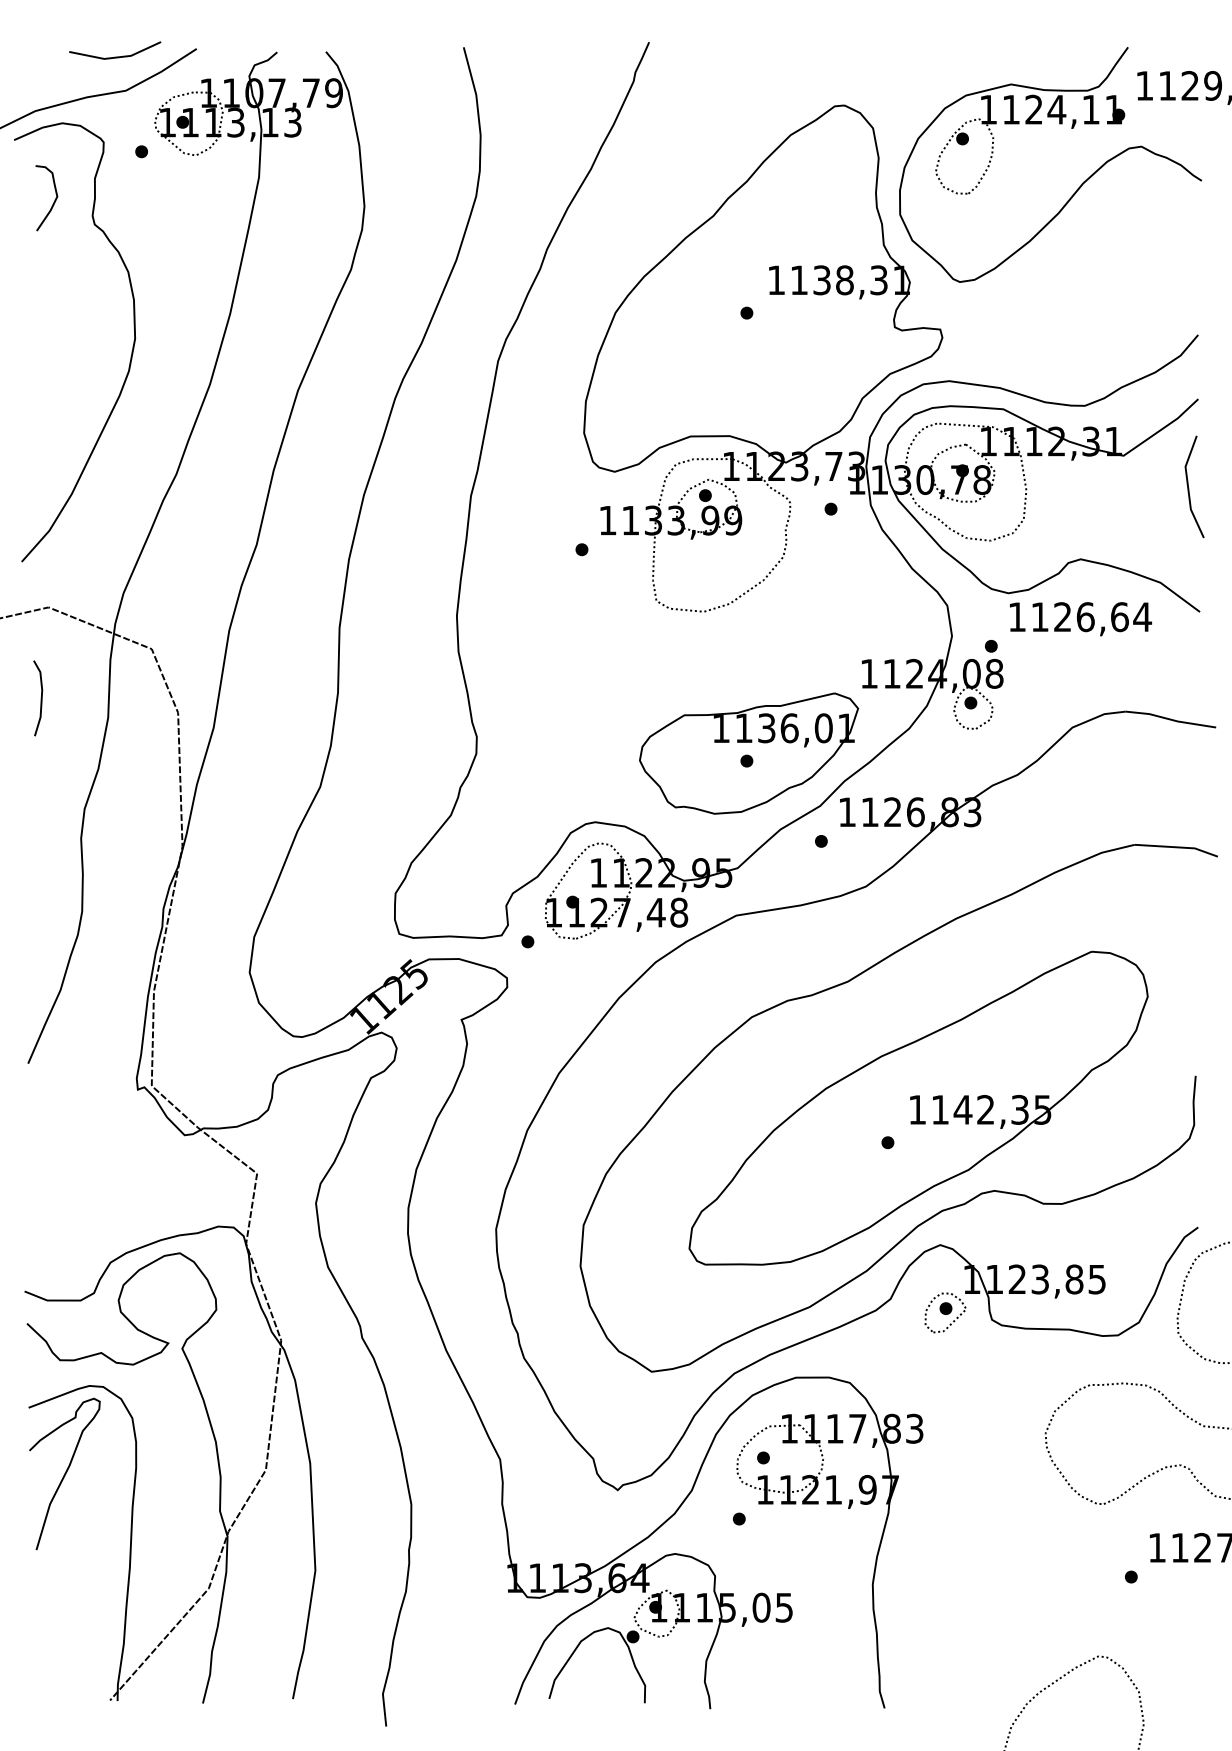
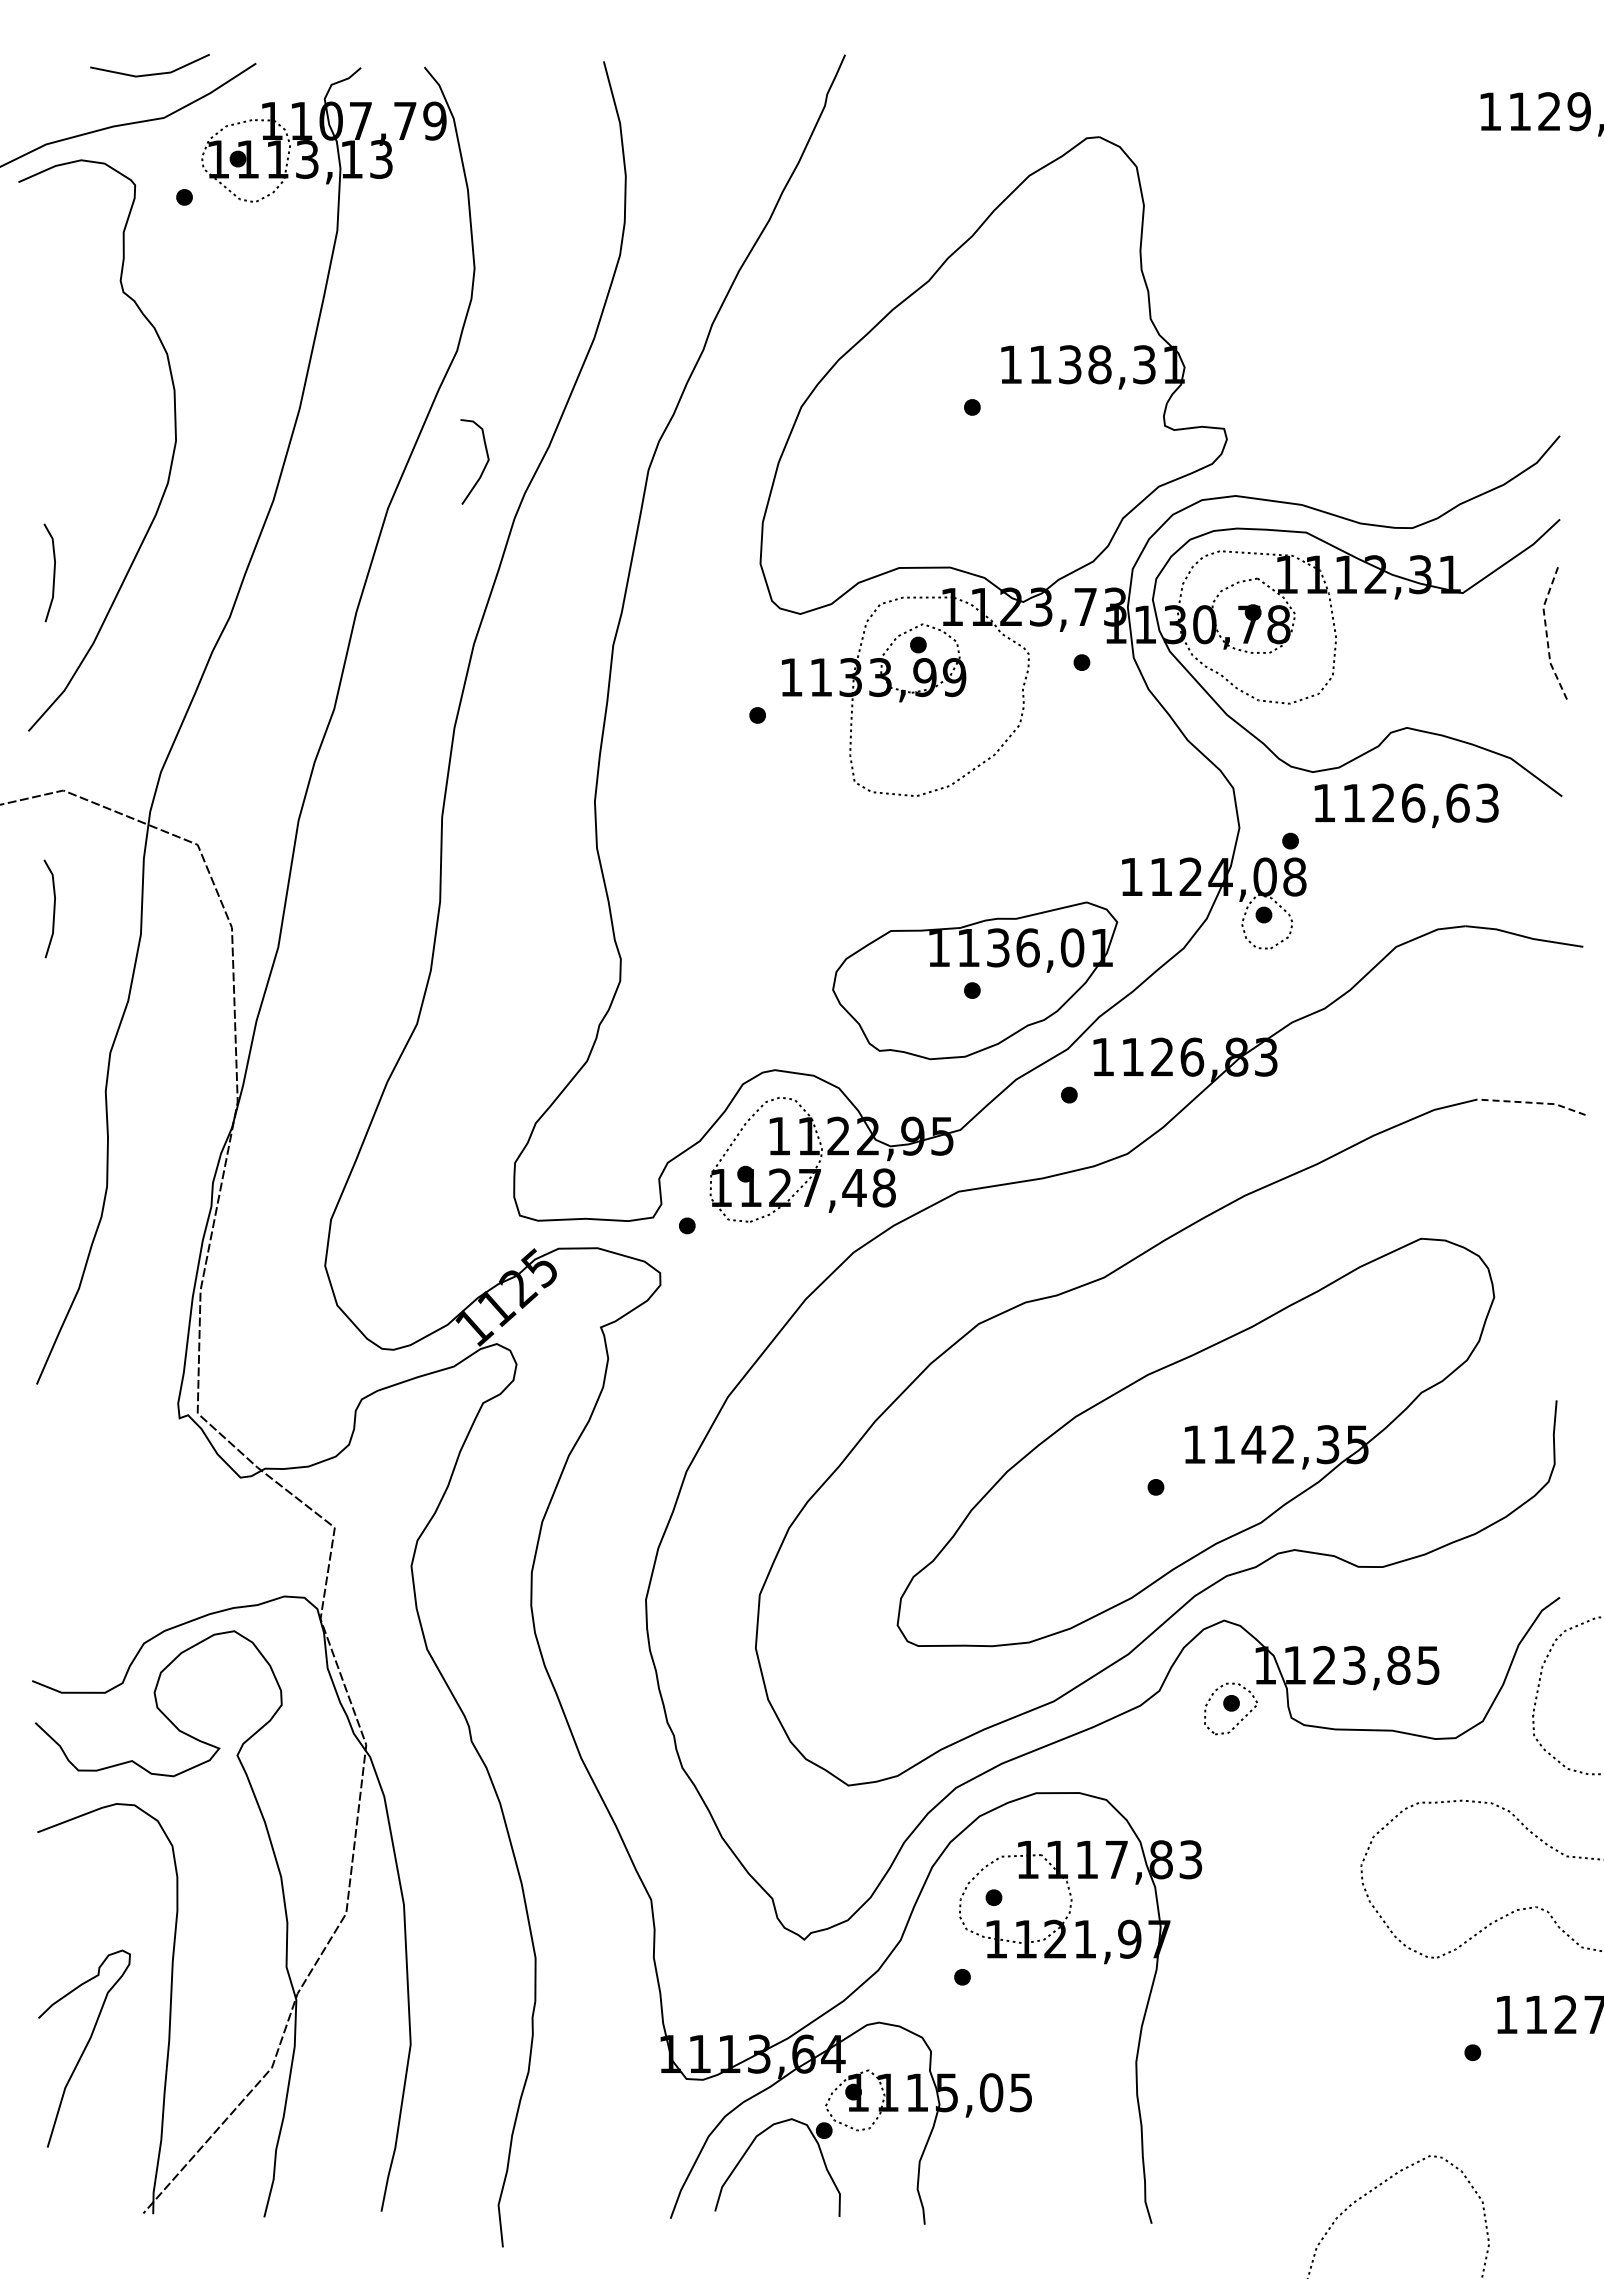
part: (1078, 187) -> (1404, 243), removed
curve: (54, 201) -> (484, 466), moved
line: (41, 439) -> (53, 572), added
line: (1187, 487) -> (1546, 634), solid -> dashed
text: (1142, 616) -> (1487, 802), 1126,64 -> 1126,63
line: (1177, 847) -> (1532, 1102), solid -> dashed
curve: (64, 1473) -> (84, 2048), moved

